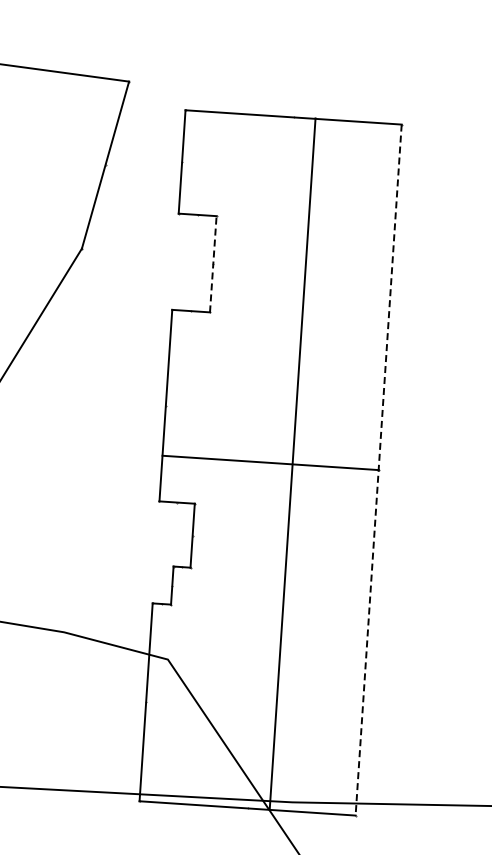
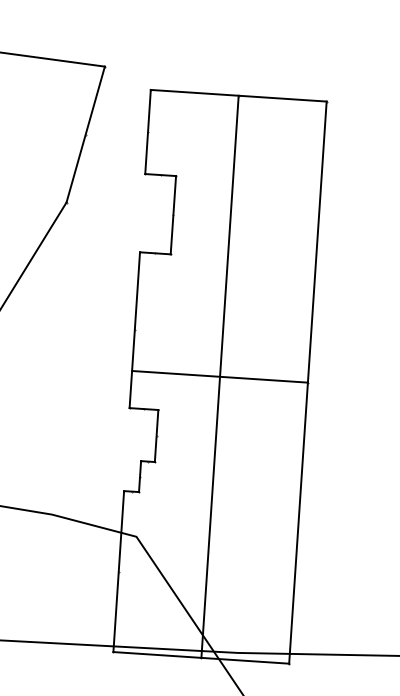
line: (213, 263) -> (173, 214), dashed -> solid
line: (292, 463) -> (219, 376), moved
line: (378, 470) -> (307, 382), dashed -> solid

